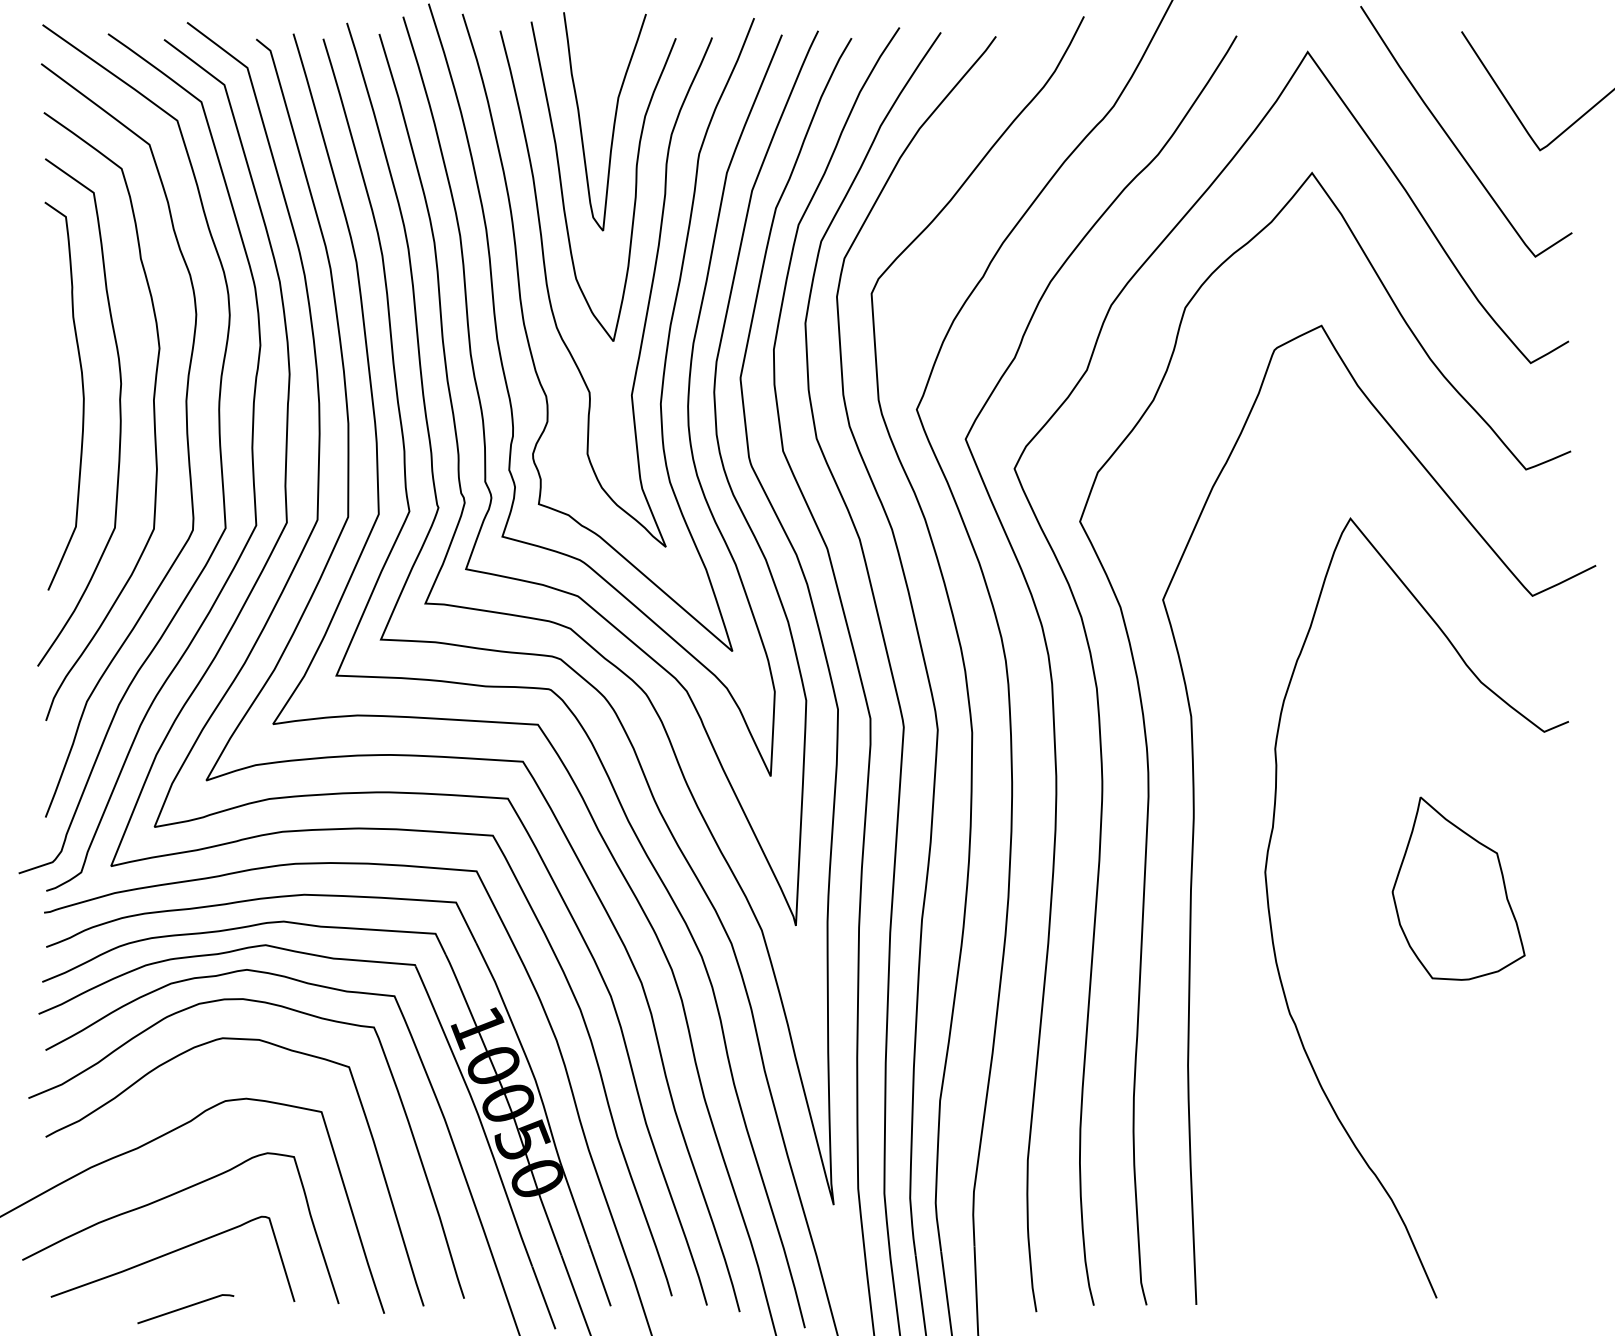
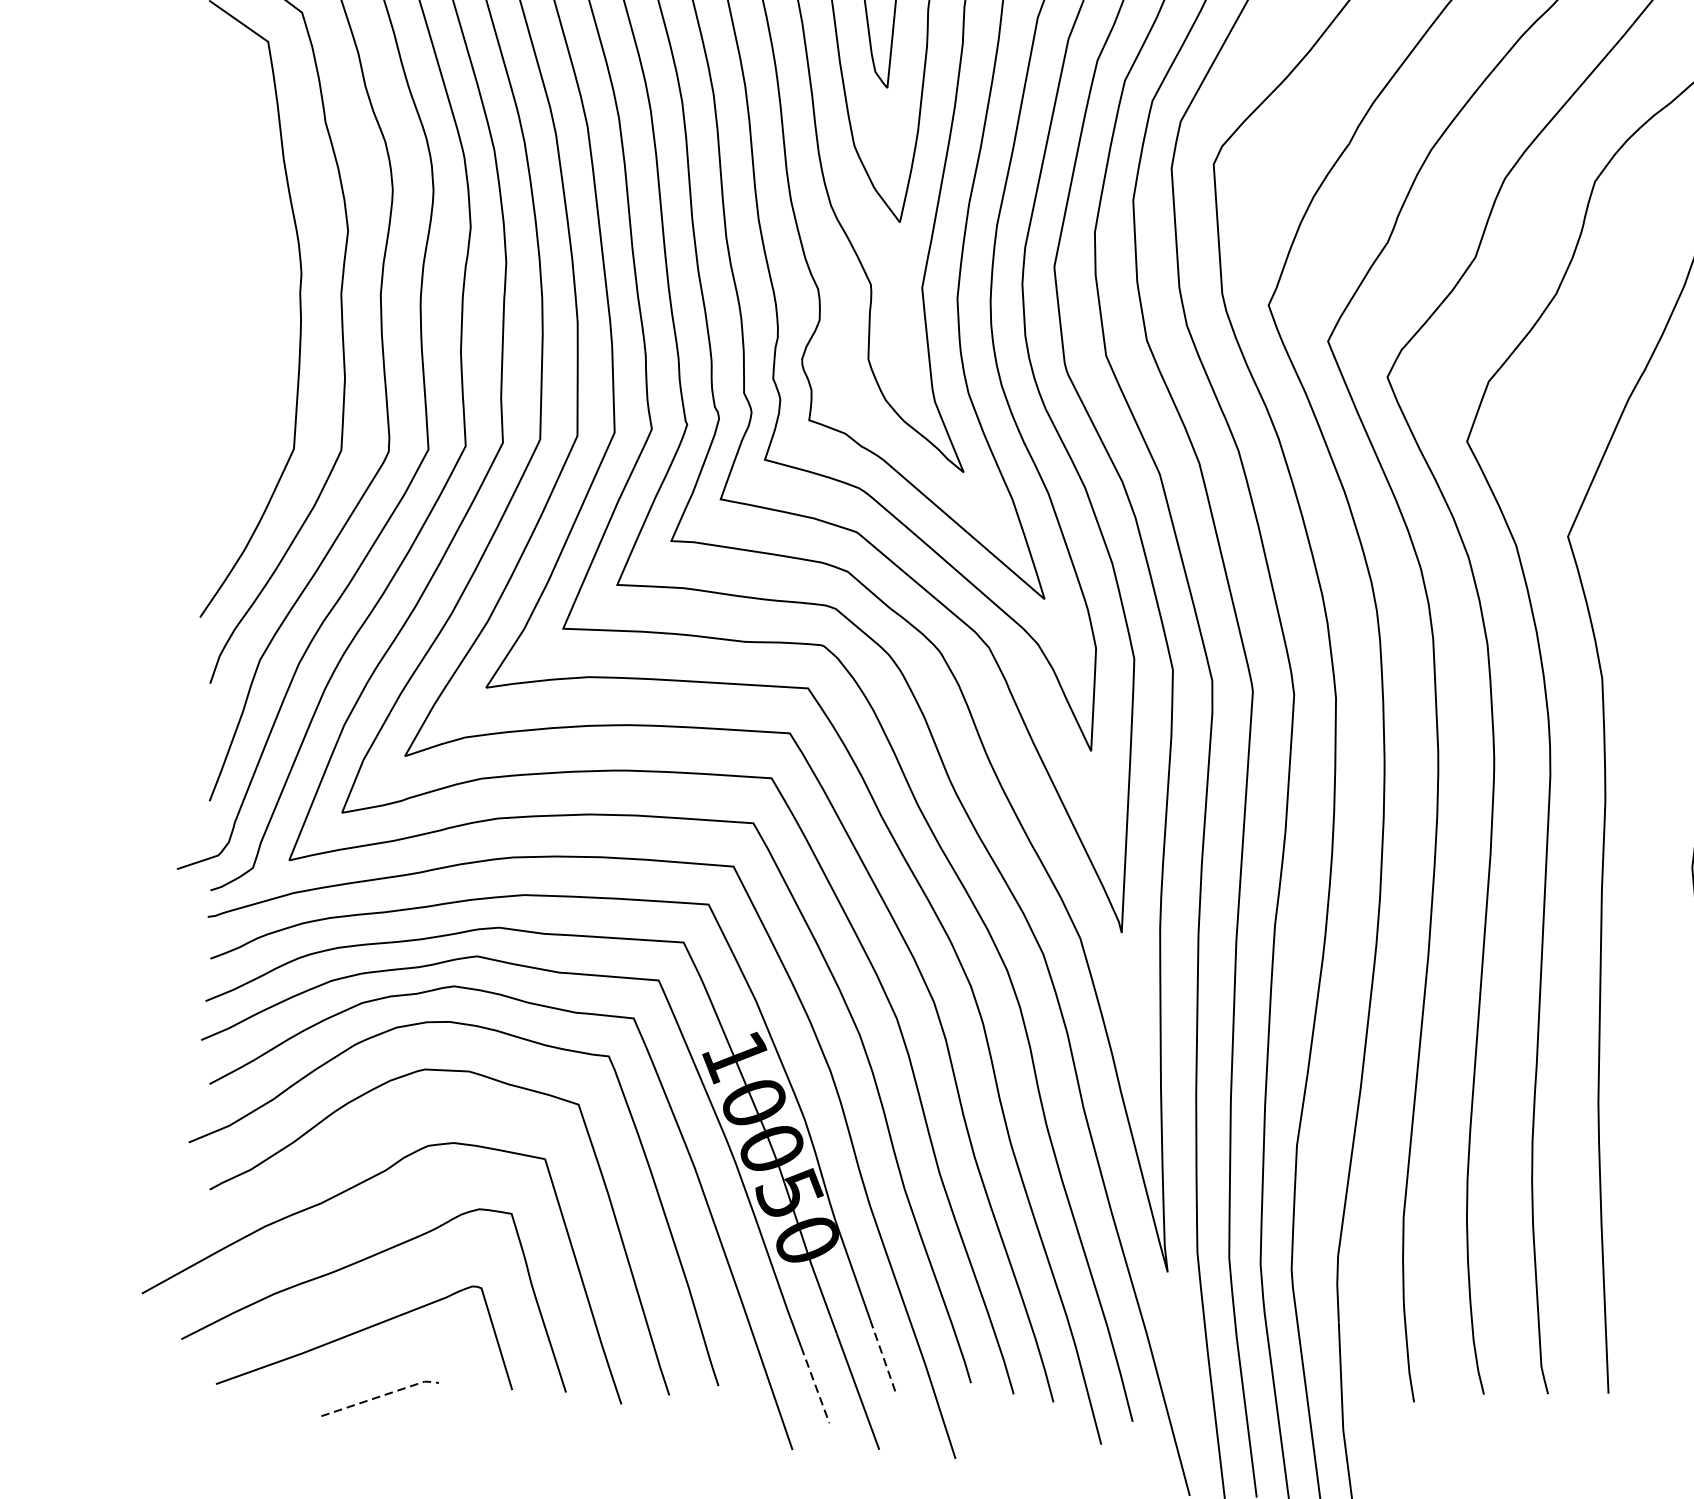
curve: (82, 395) -> (254, 288), removed
line: (600, 1275) -> (884, 1357), solid -> dashed
line: (544, 1298) -> (816, 1385), solid -> dashed
line: (187, 1306) -> (382, 1395), solid -> dashed

